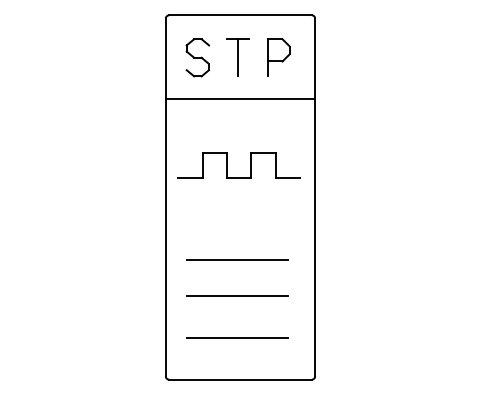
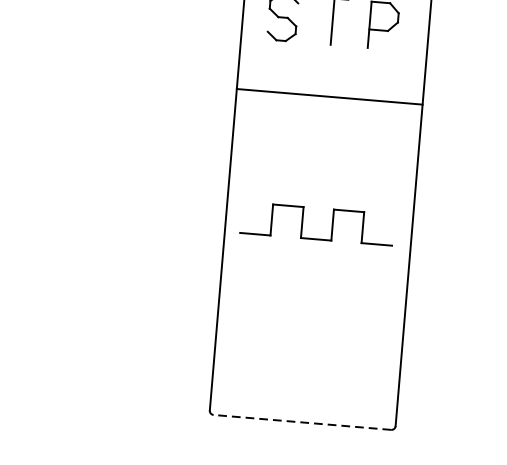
line: (240, 98) -> (329, 96), moved
part: (227, 165) -> (302, 223), moved
line: (237, 260) -> (311, 273), removed
line: (237, 295) -> (307, 317), removed
line: (237, 337) -> (303, 369), removed
line: (240, 379) -> (302, 422), solid -> dashed

